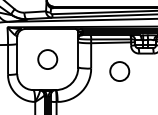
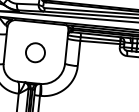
circle: (119, 71) -> (105, 71), removed

